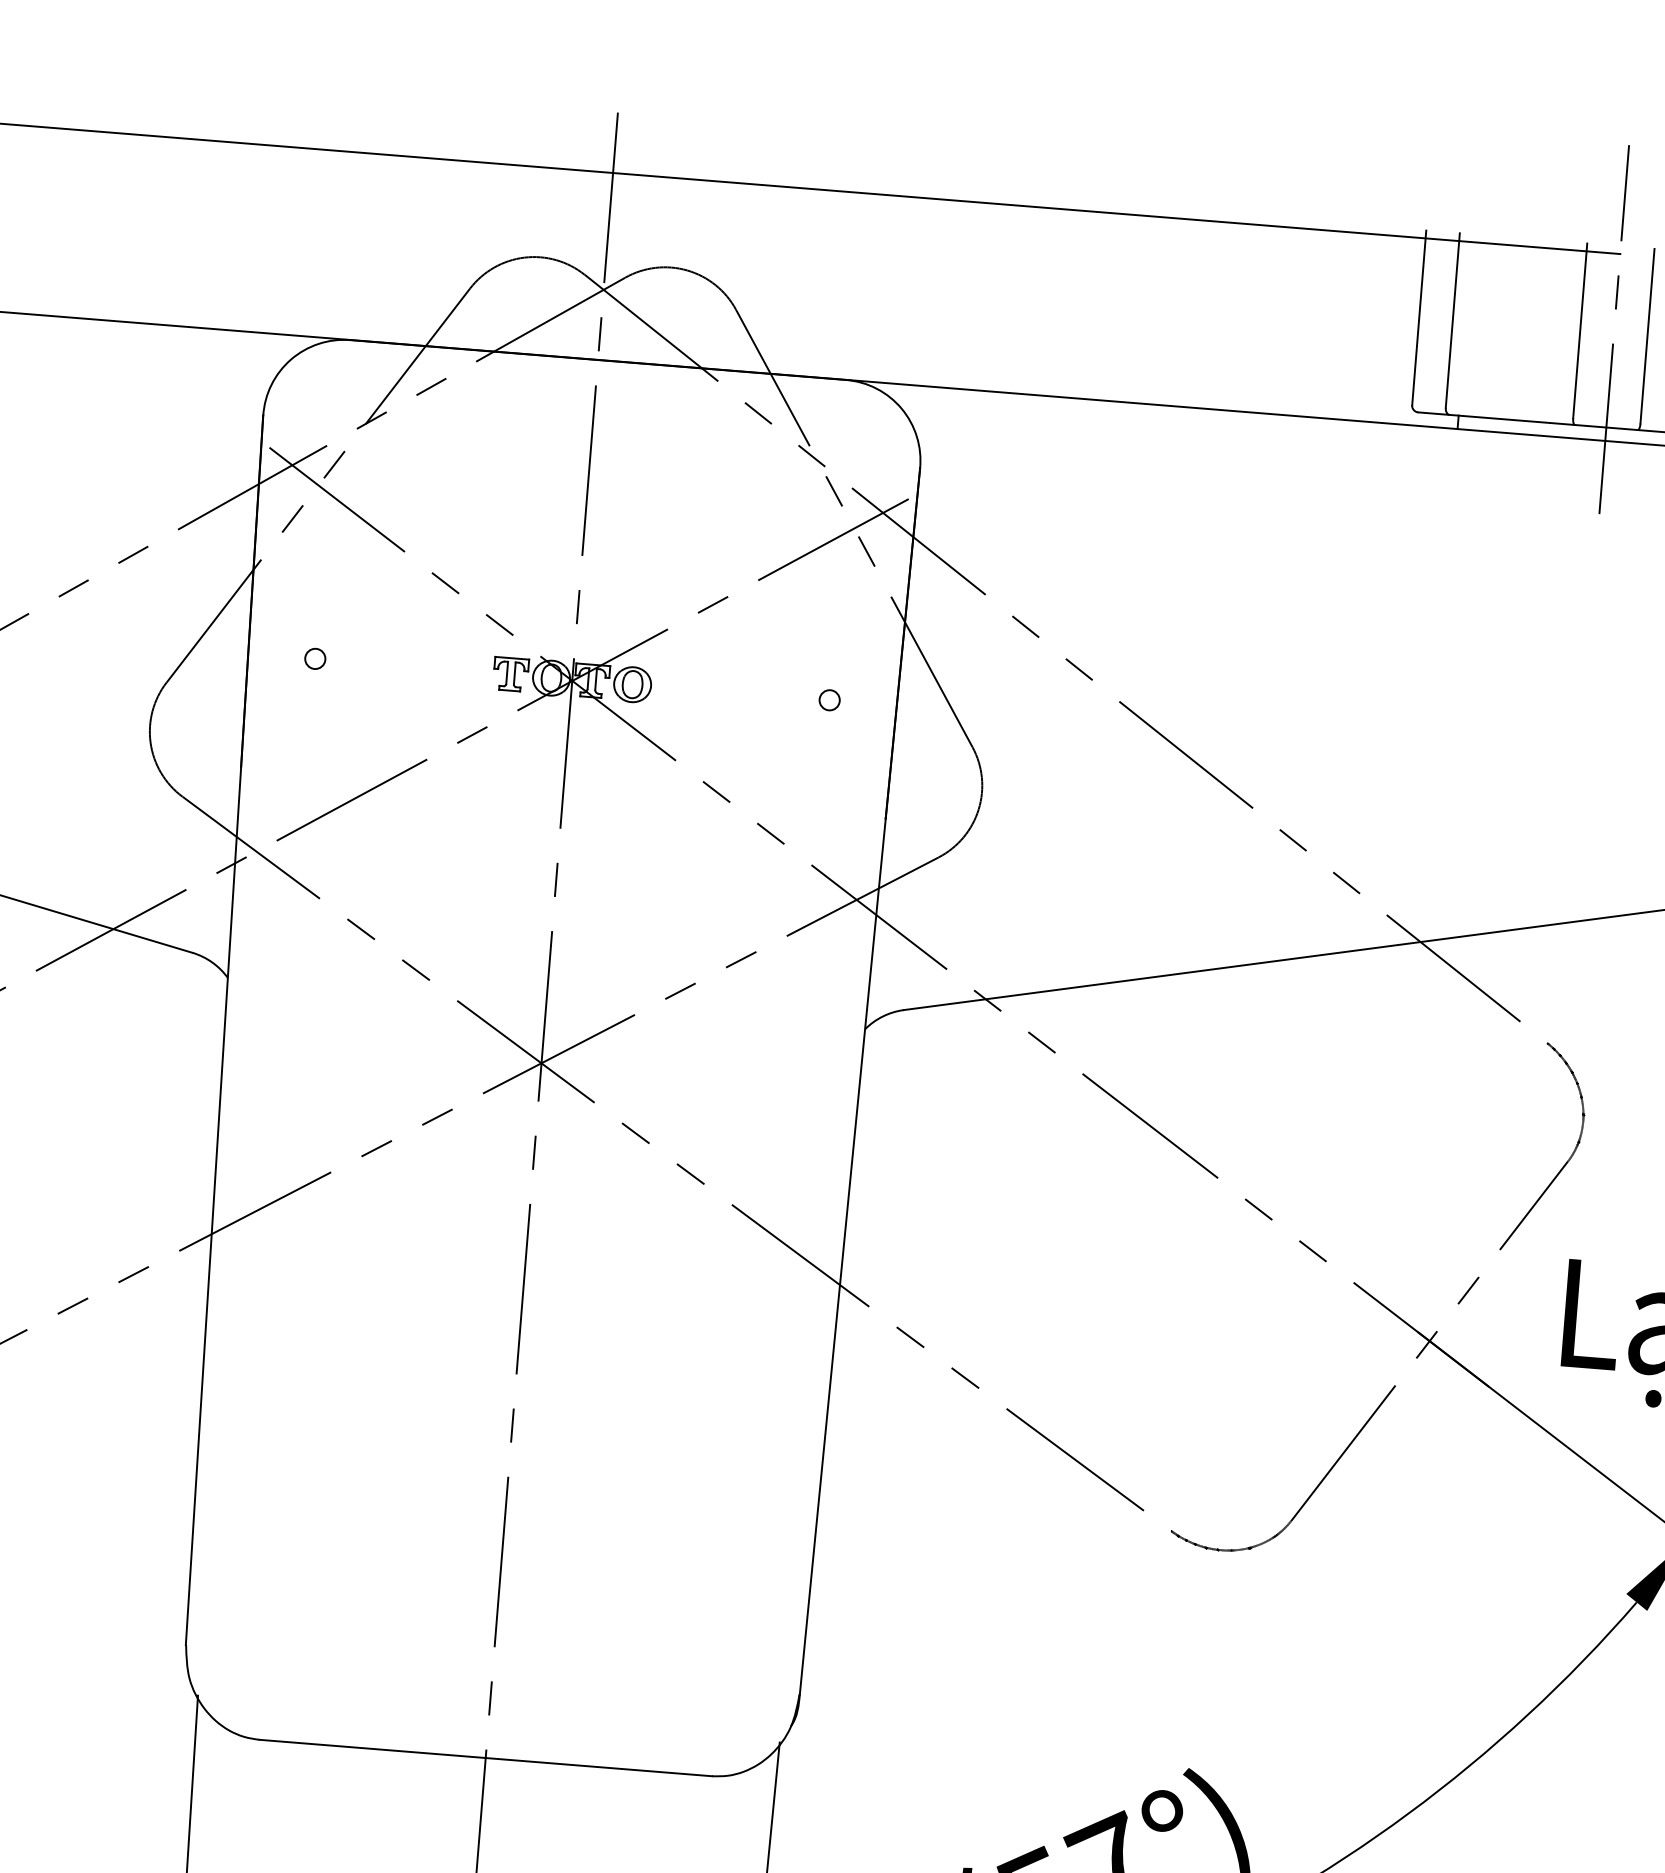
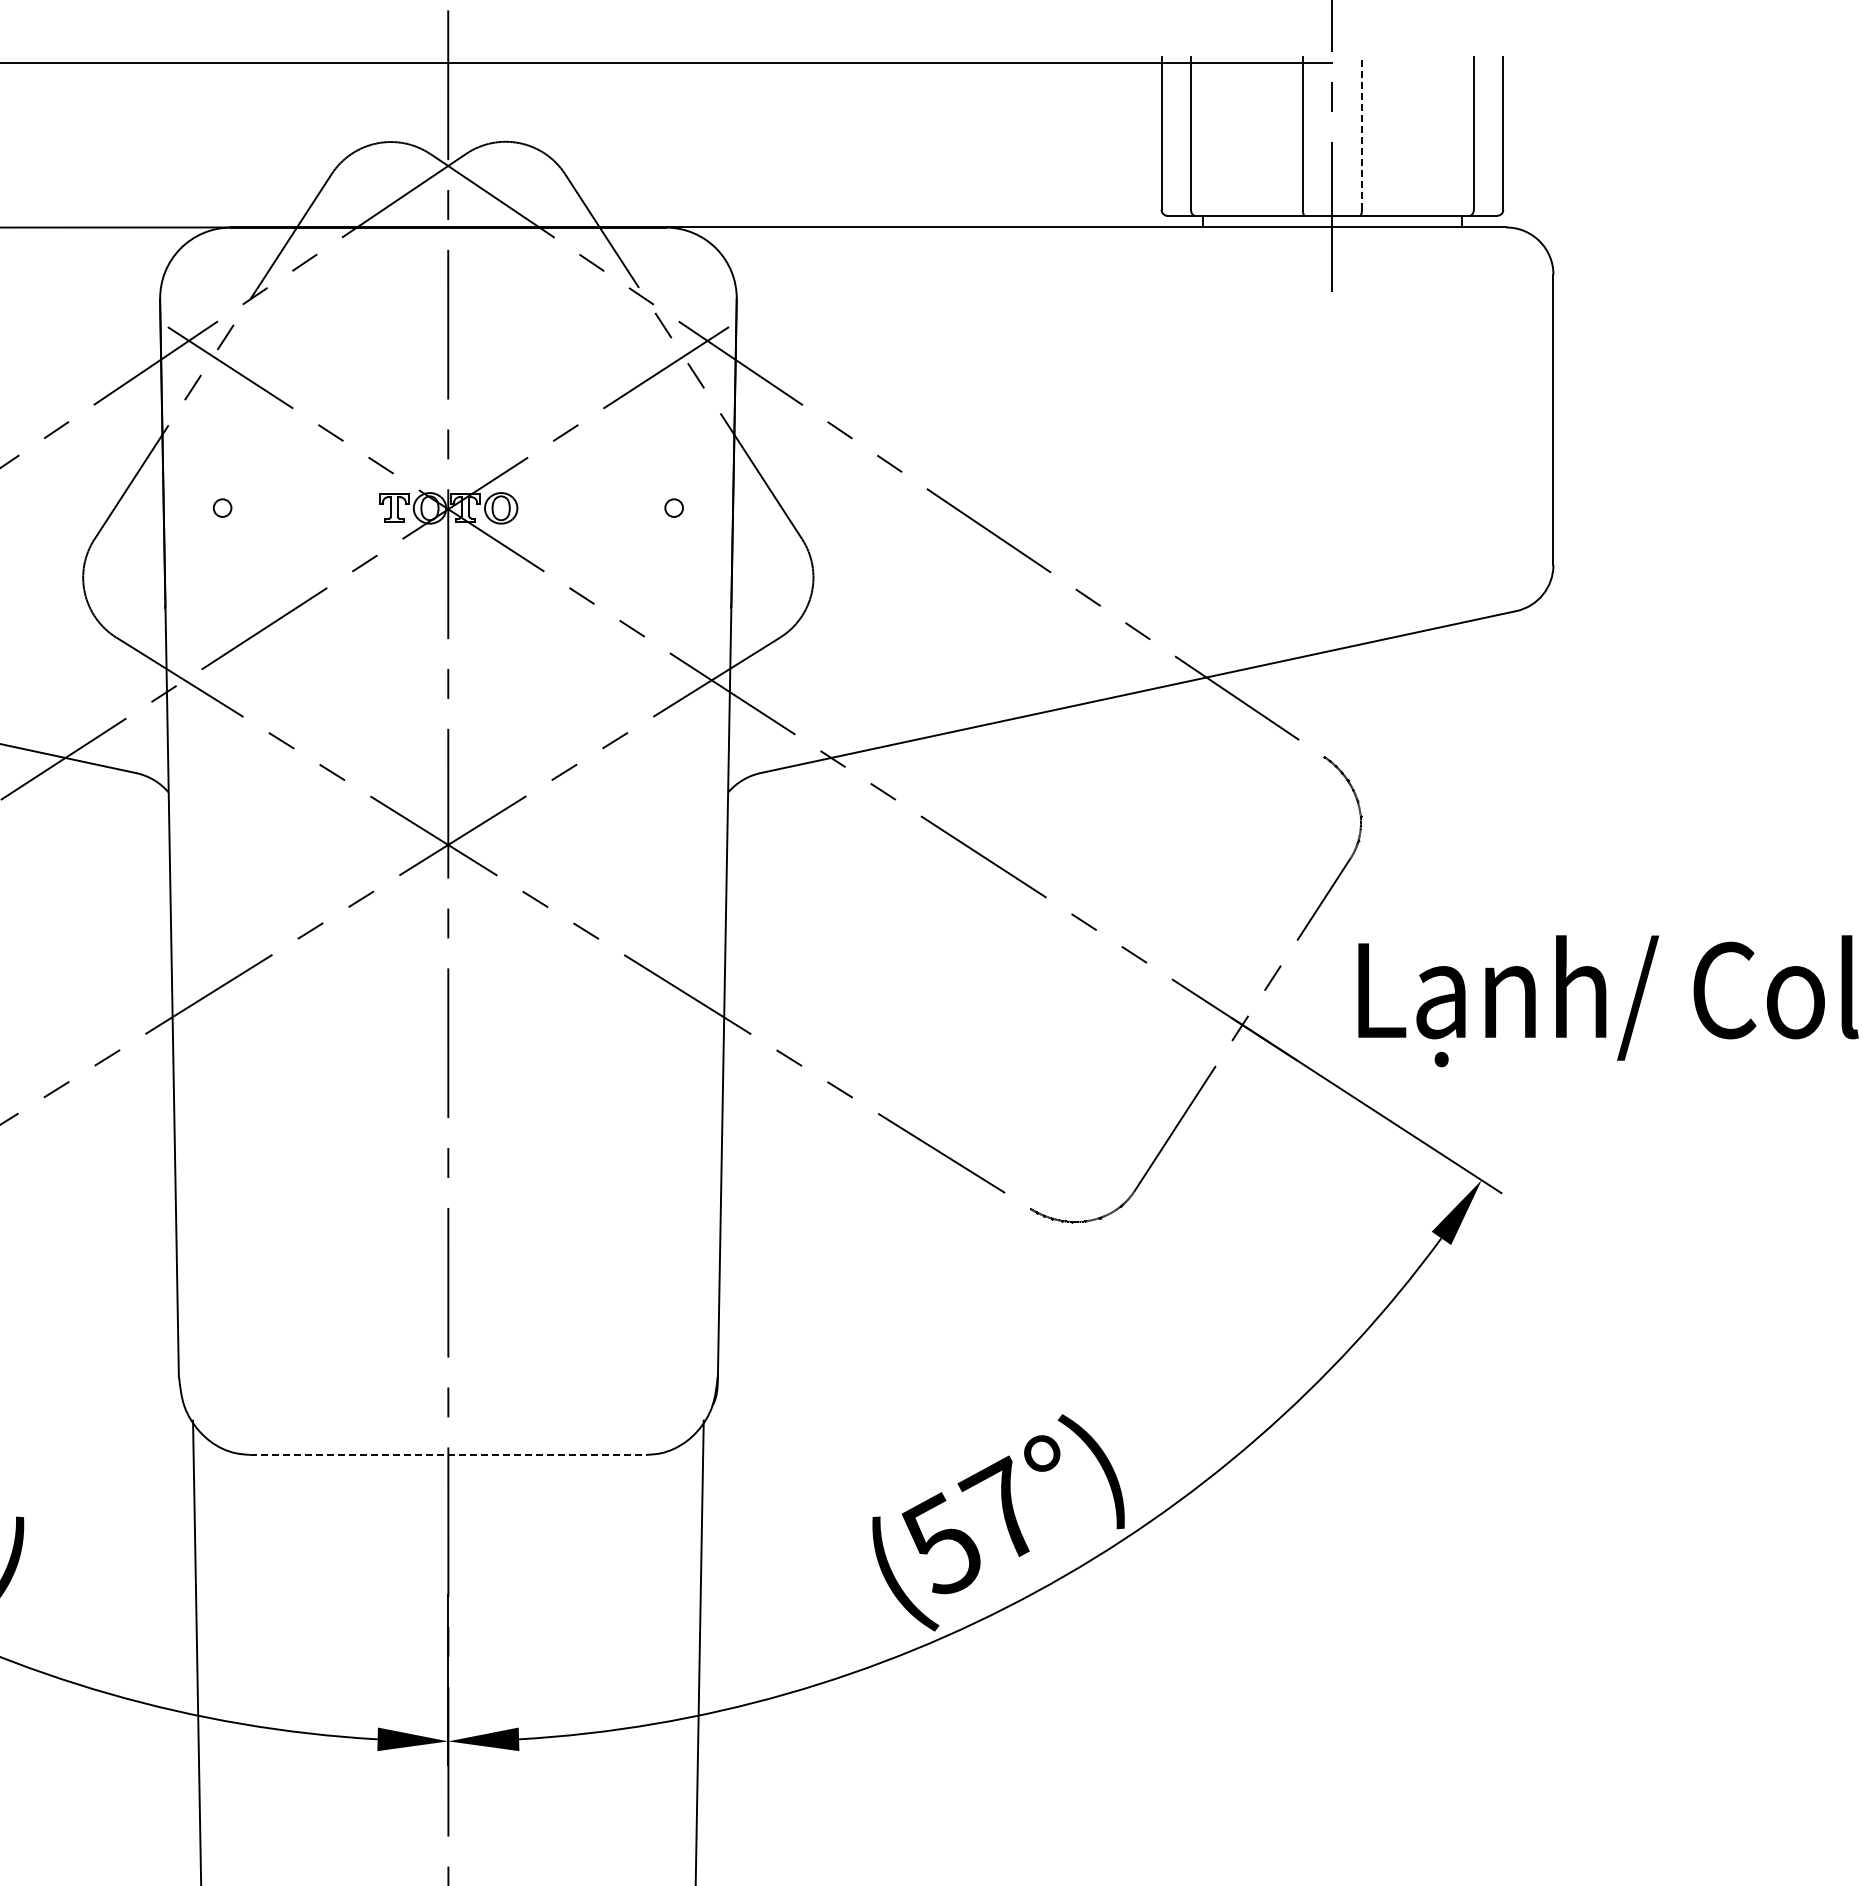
line: (1646, 336) -> (1361, 133), solid -> dashed
line: (485, 1757) -> (448, 1454), solid -> dashed

